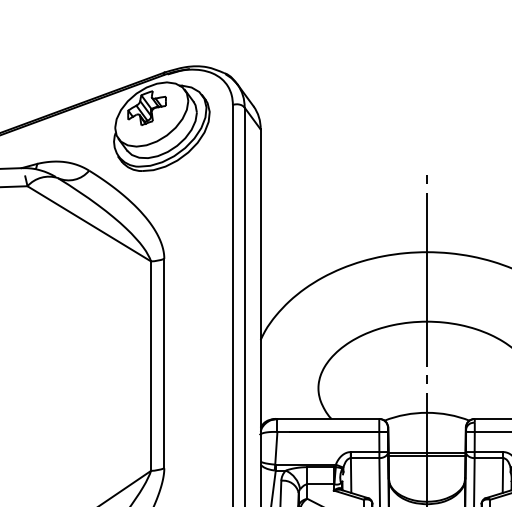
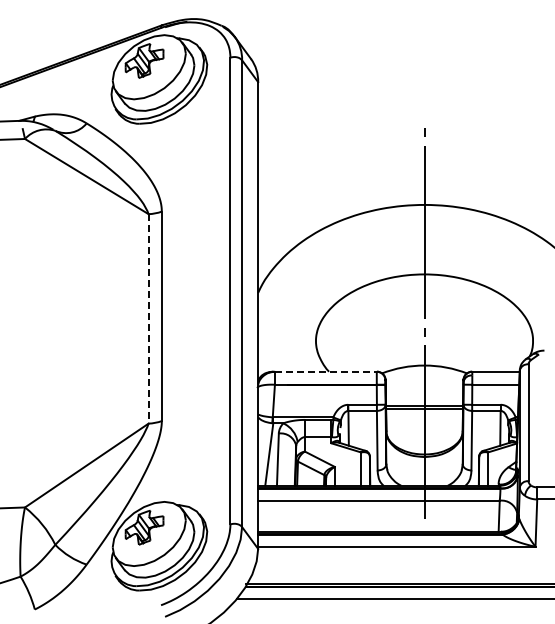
line: (150, 365) -> (148, 318), solid -> dashed
line: (327, 418) -> (325, 371), solid -> dashed

